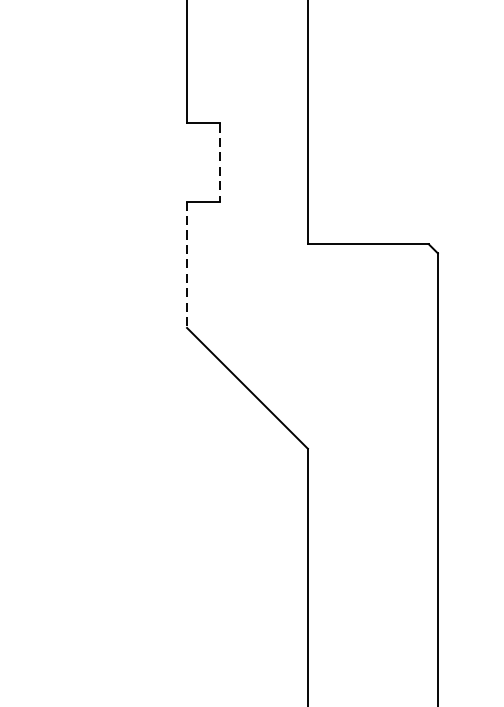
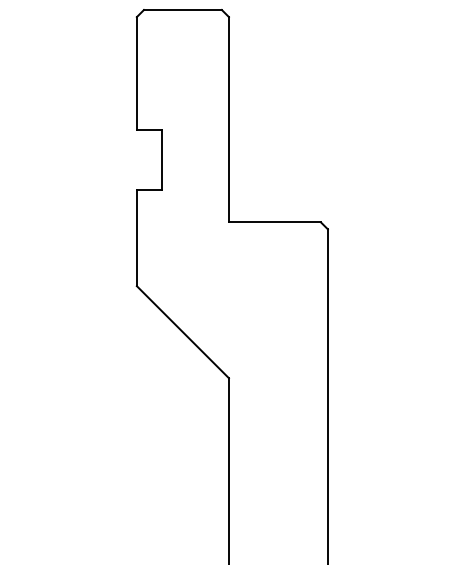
line: (219, 162) -> (161, 160), dashed -> solid
line: (186, 265) -> (136, 238), dashed -> solid

